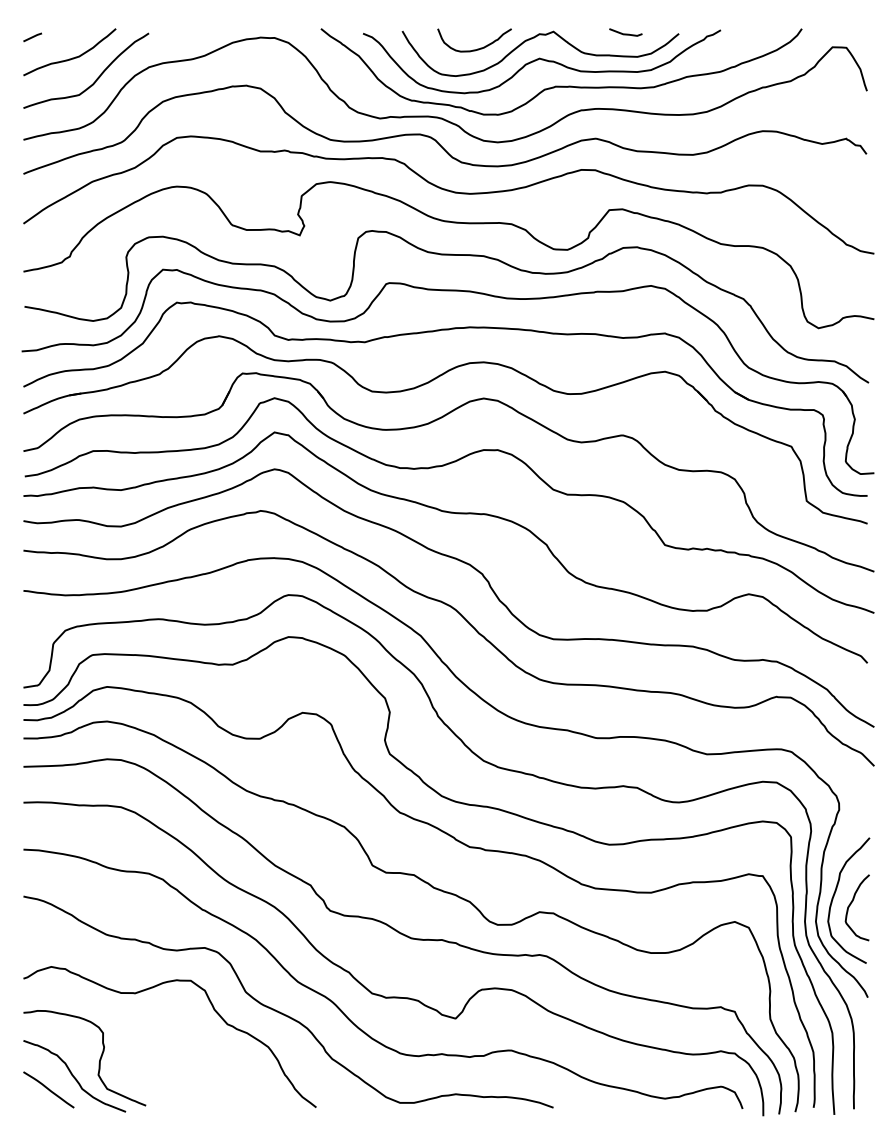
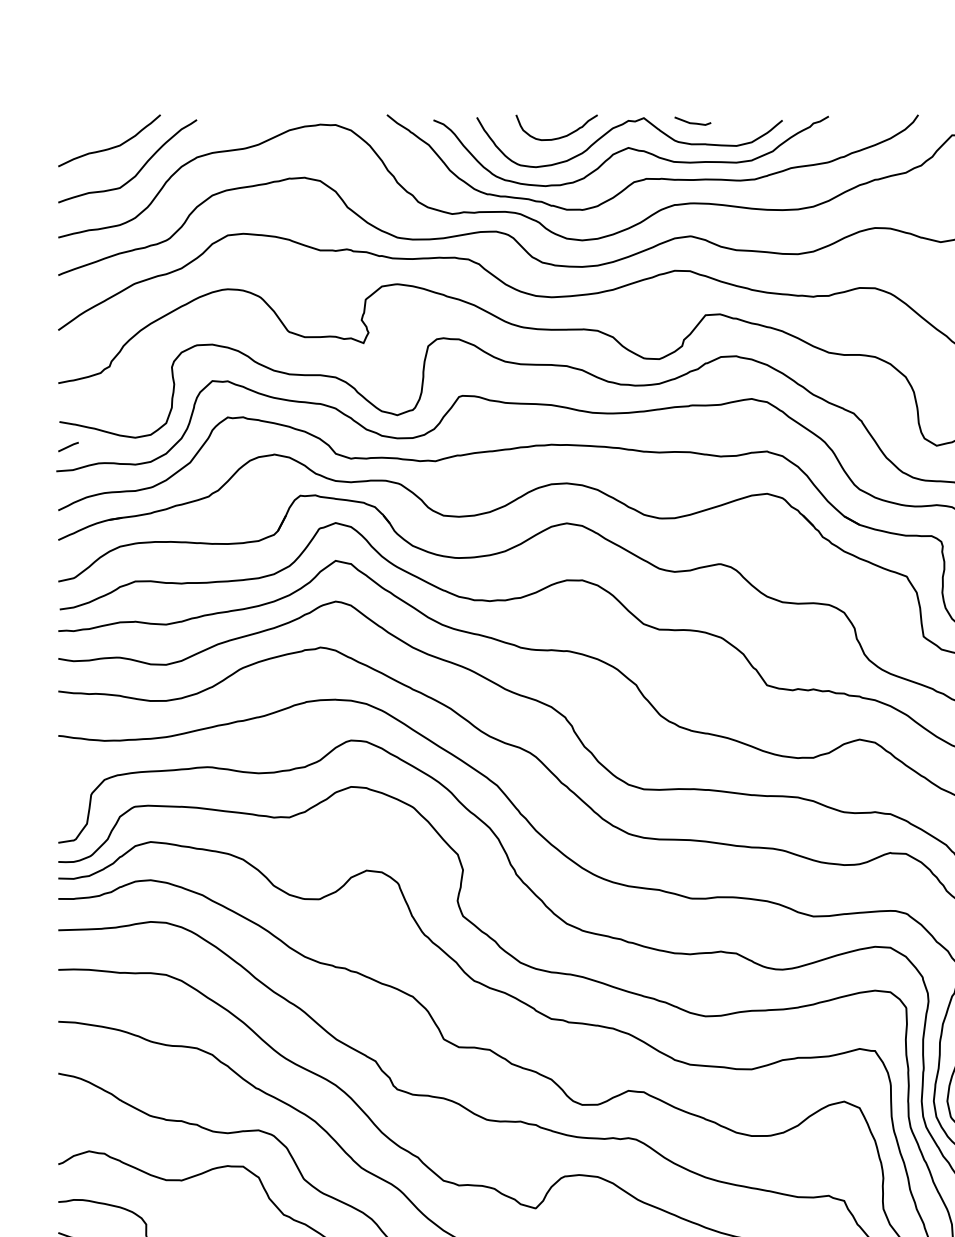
line: (625, 33) -> (692, 122), moved
line: (32, 37) -> (68, 447), moved

